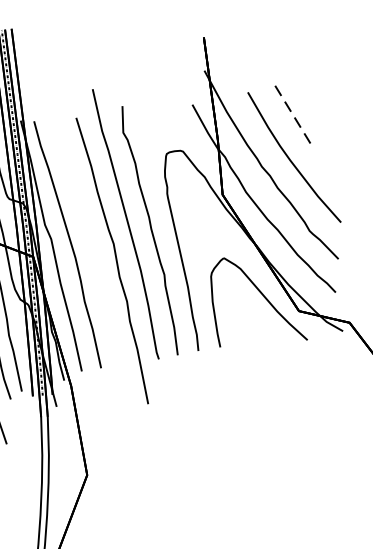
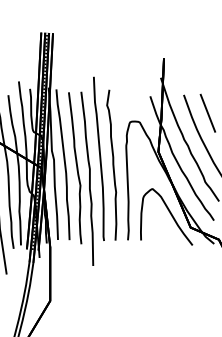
line: (292, 116) -> (207, 113), dashed -> solid
curve: (91, 246) -> (76, 168), added

